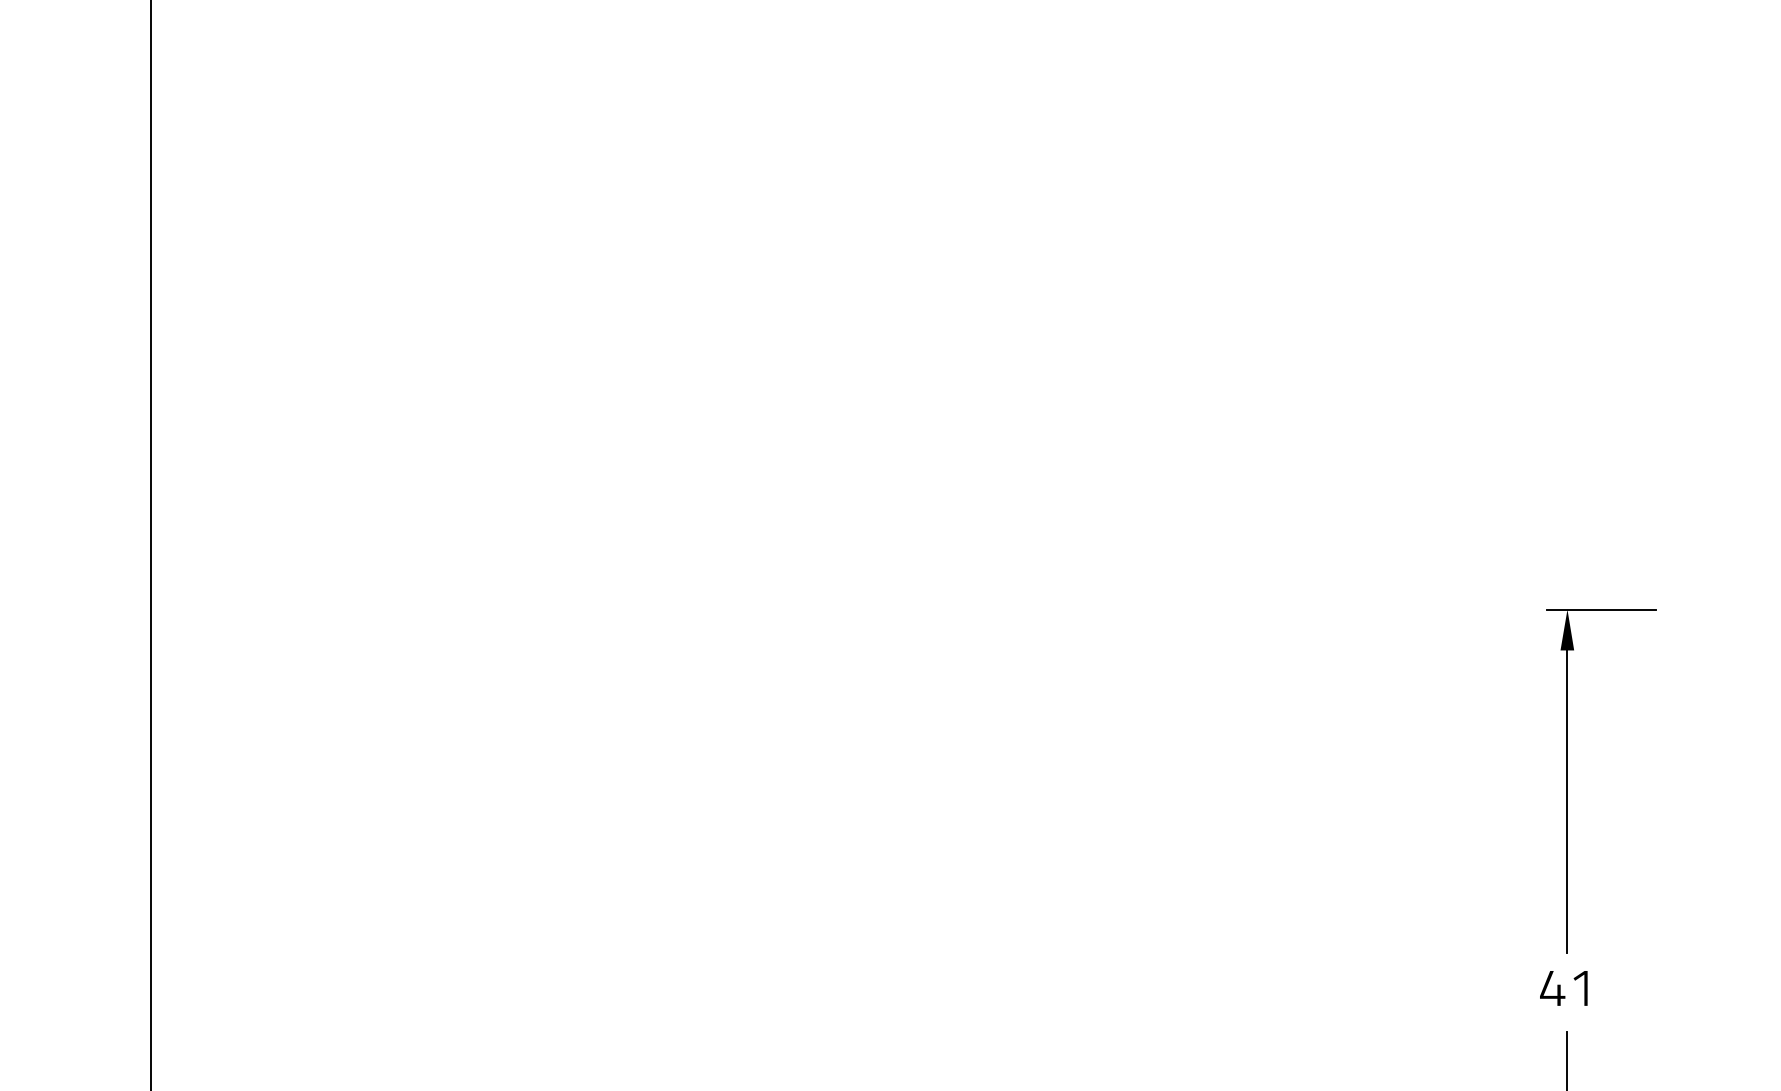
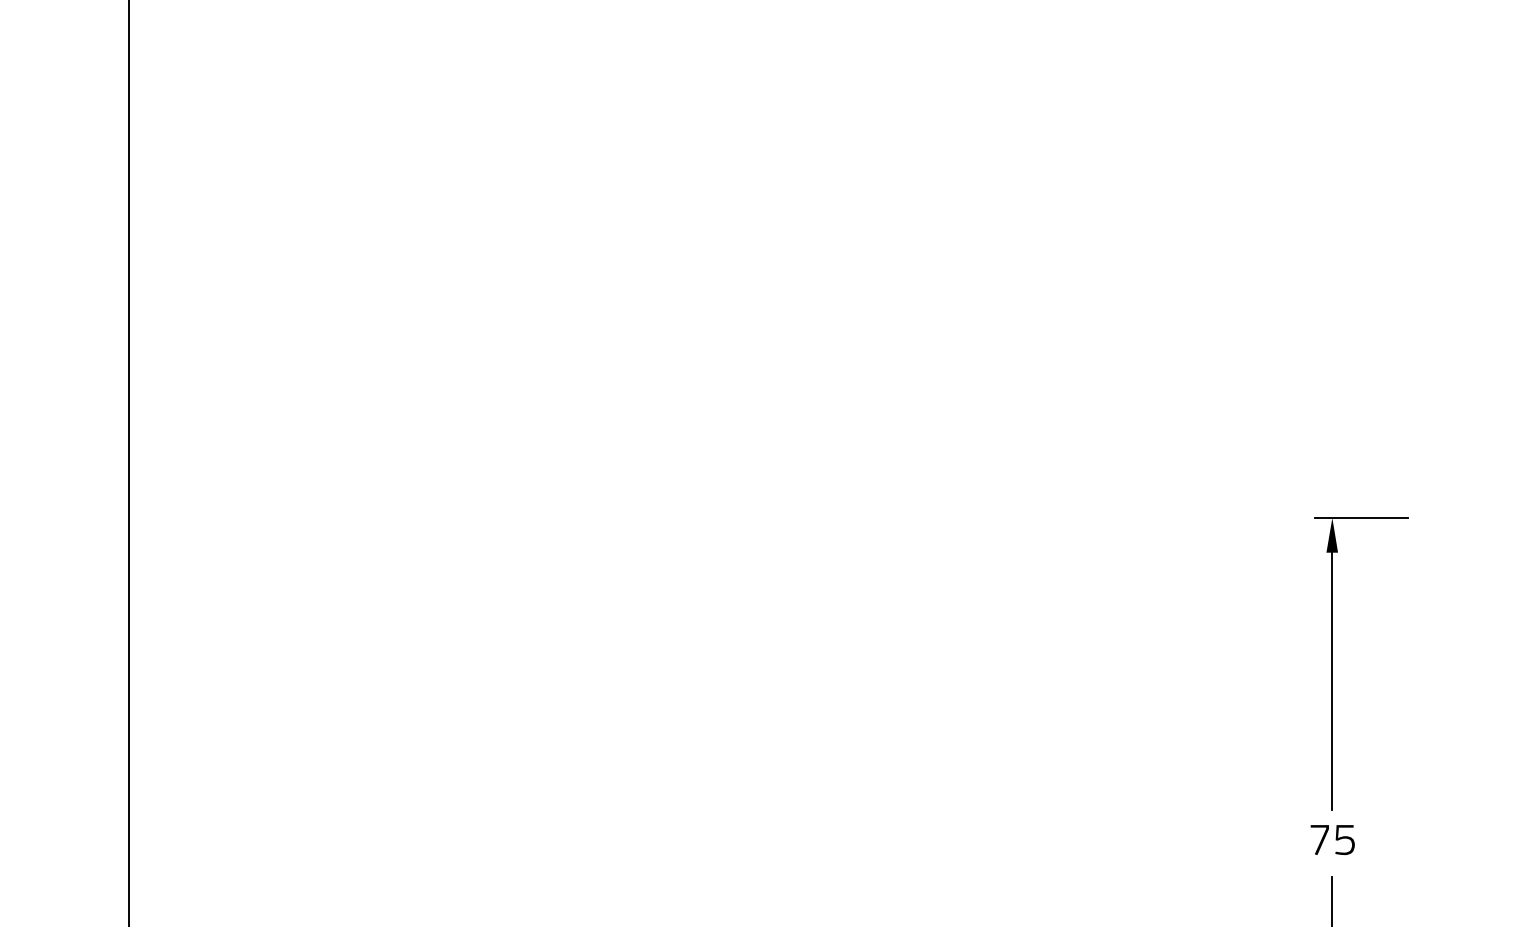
text: (1566, 988) -> (1331, 840), 41 -> 75

